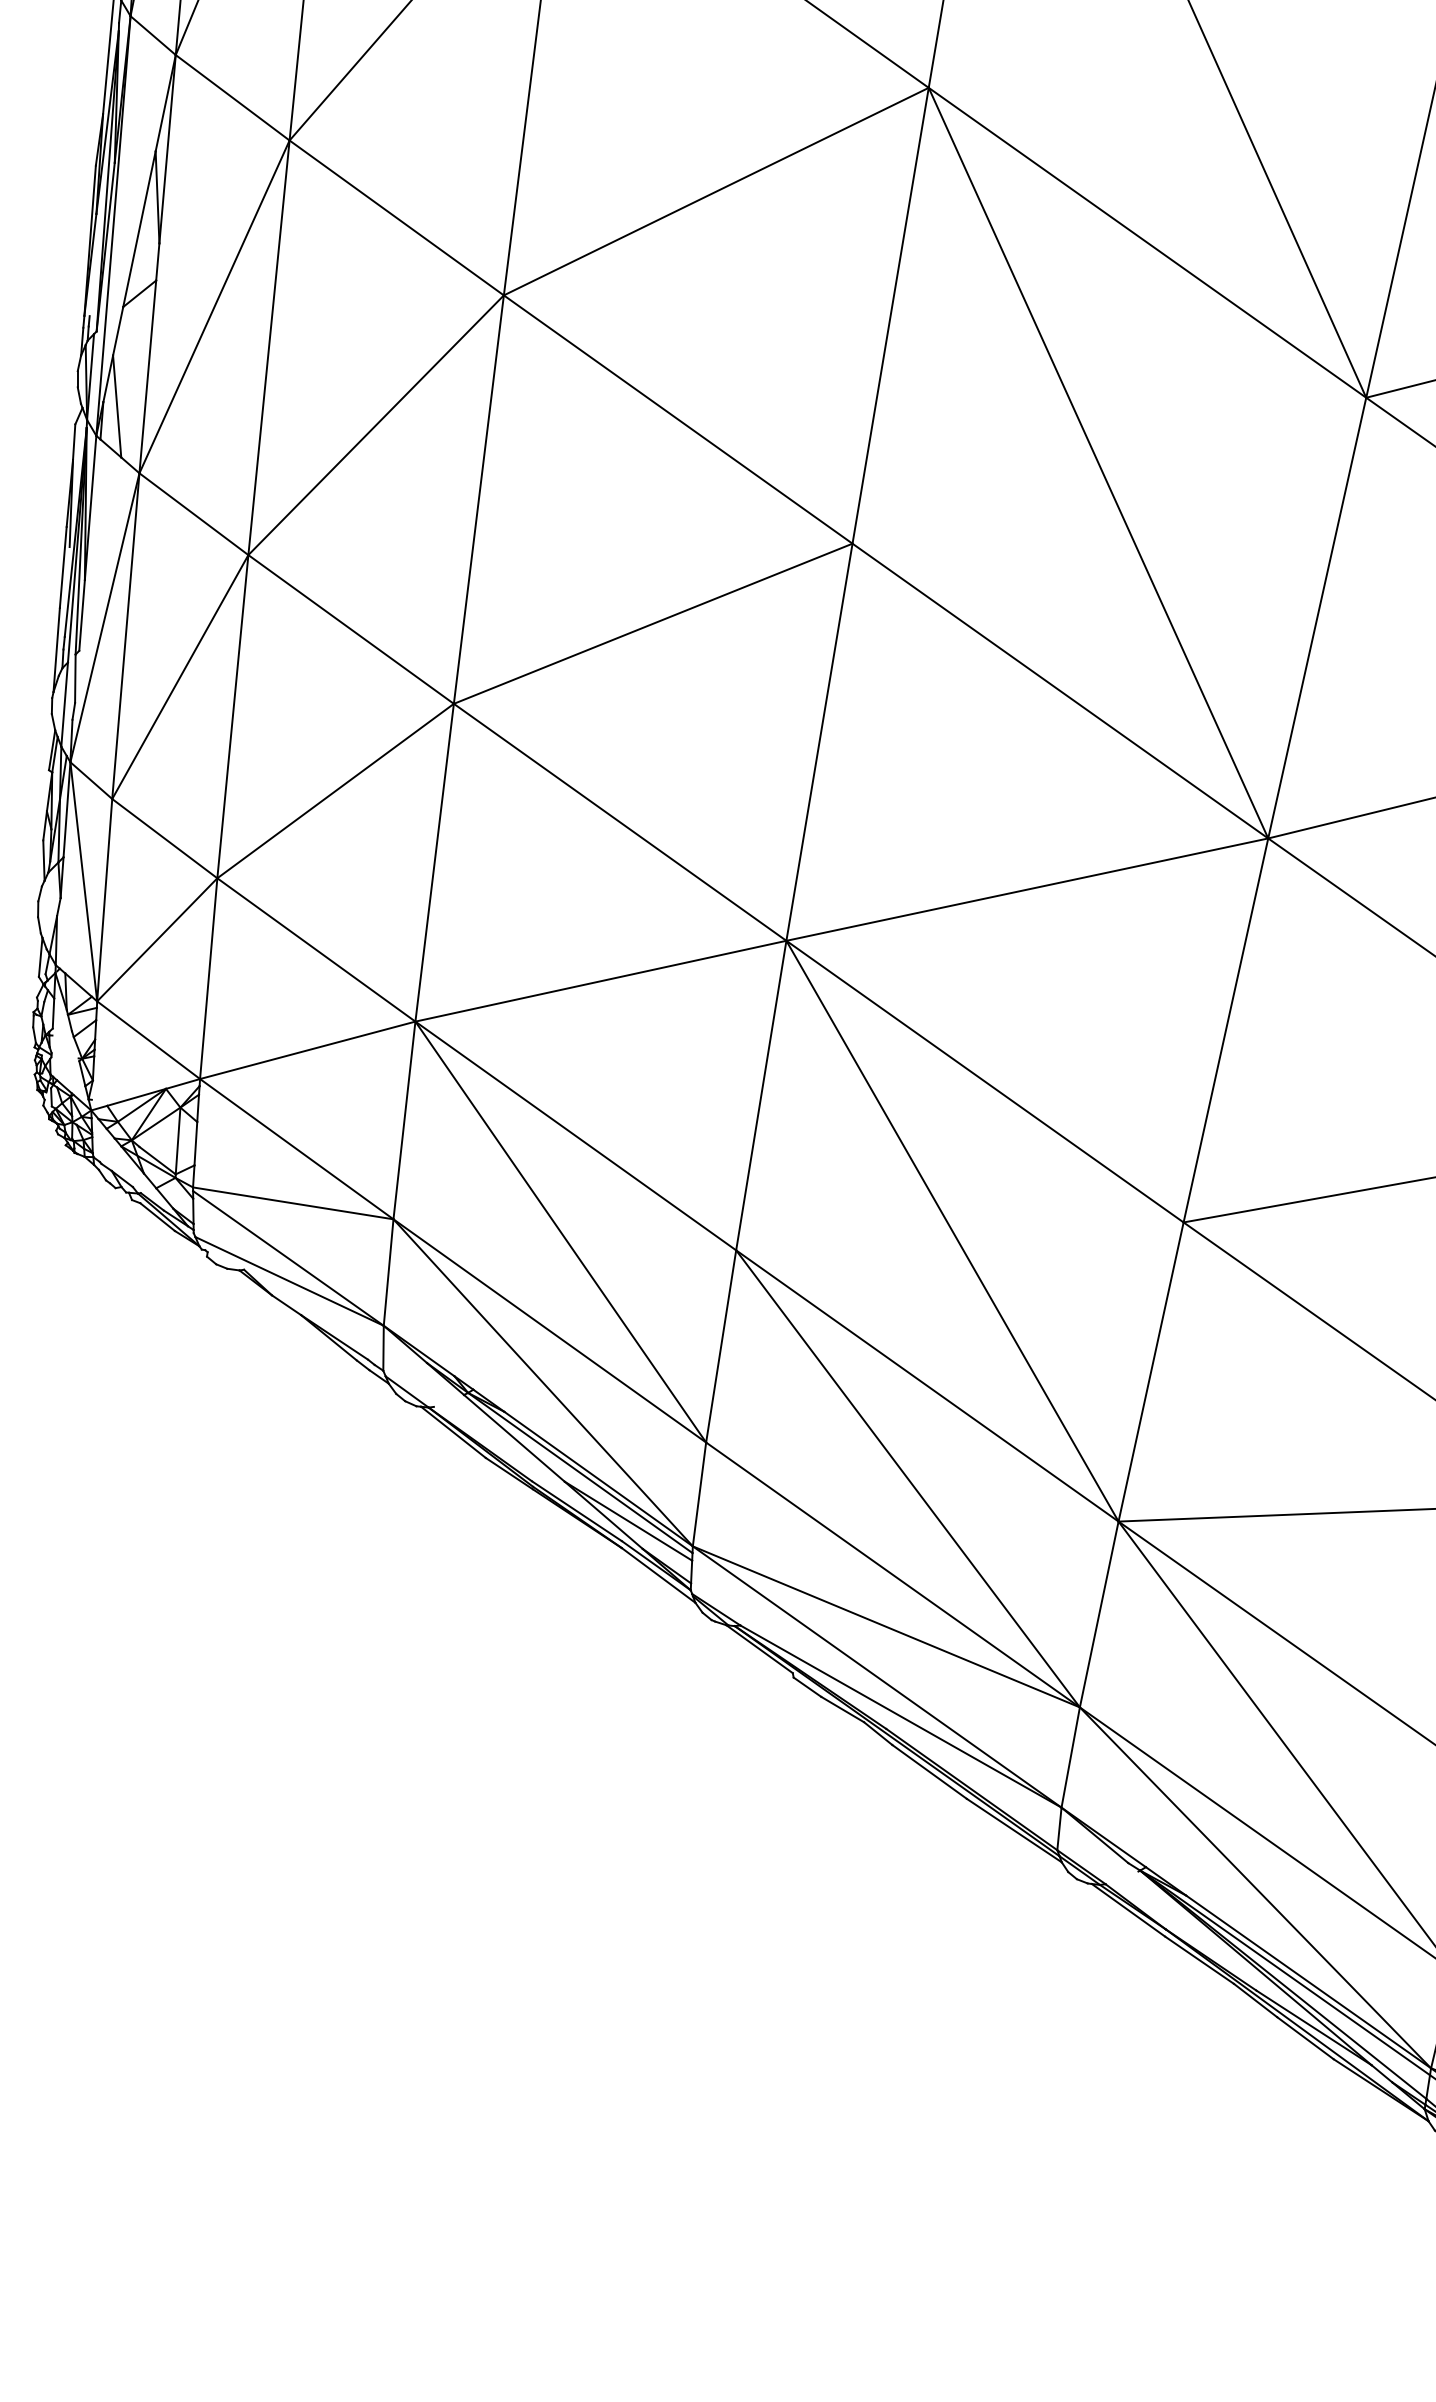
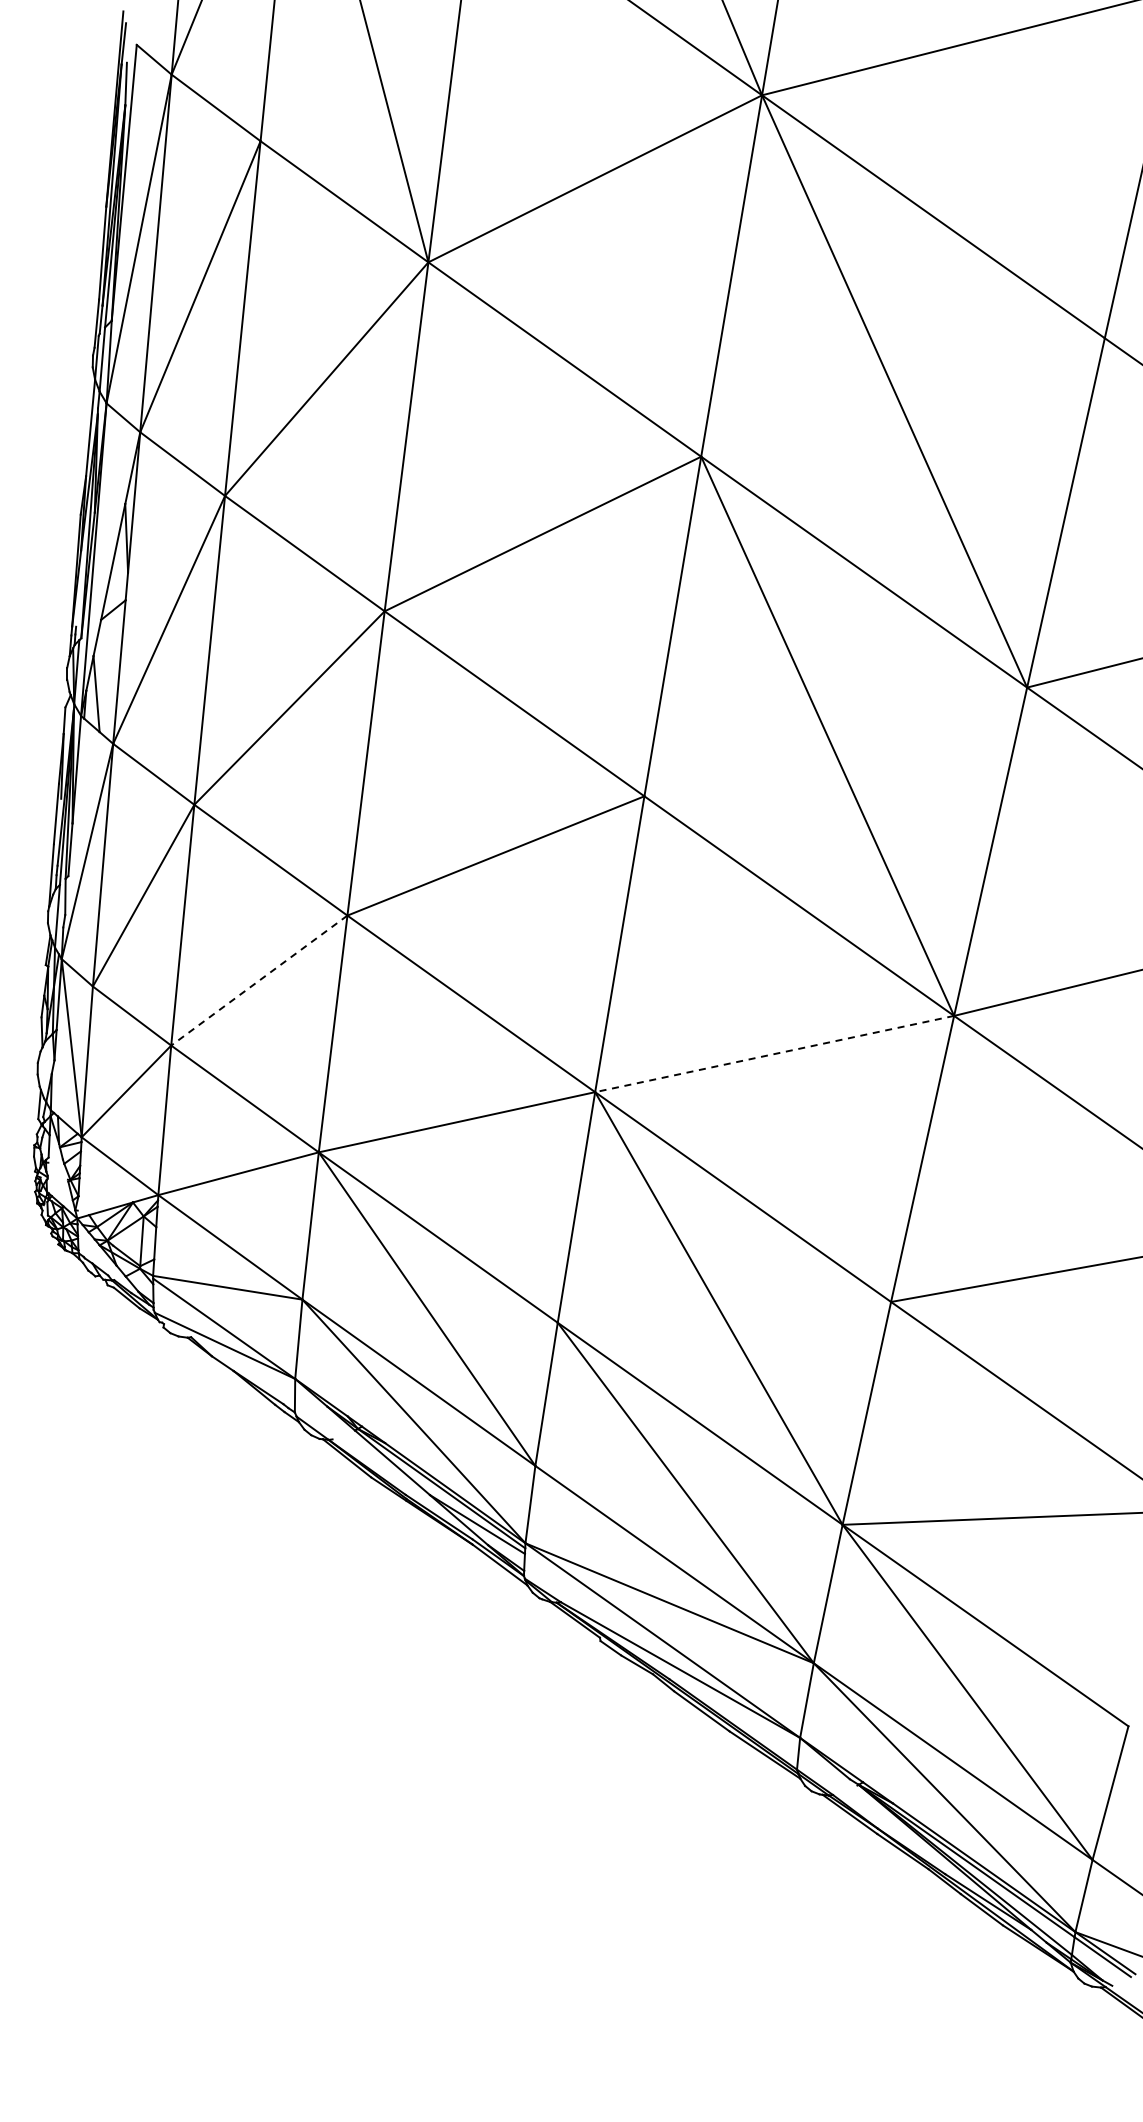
line: (334, 790) -> (258, 980), solid -> dashed
line: (1027, 890) -> (774, 1054), solid -> dashed

